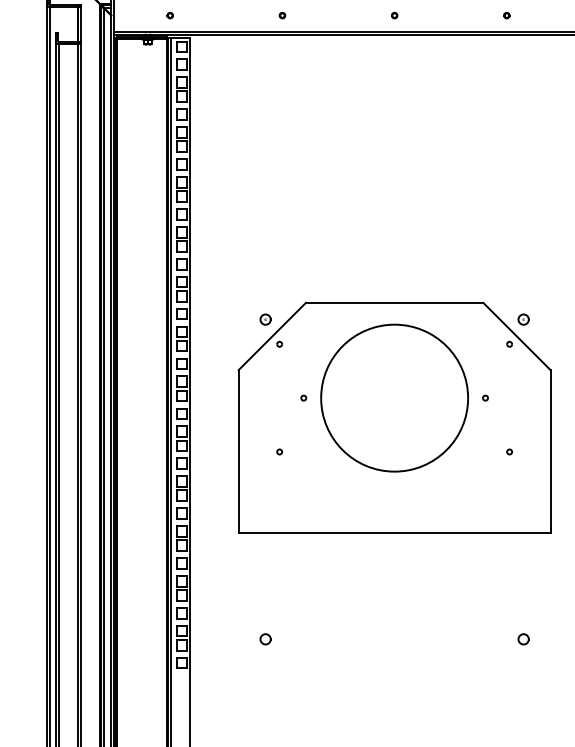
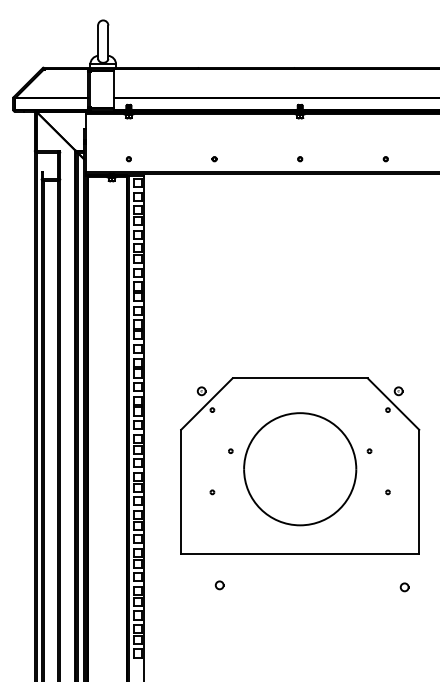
part: (395, 398) -> (300, 469), moved
part: (265, 639) -> (219, 585), moved
part: (523, 639) -> (404, 587), moved

